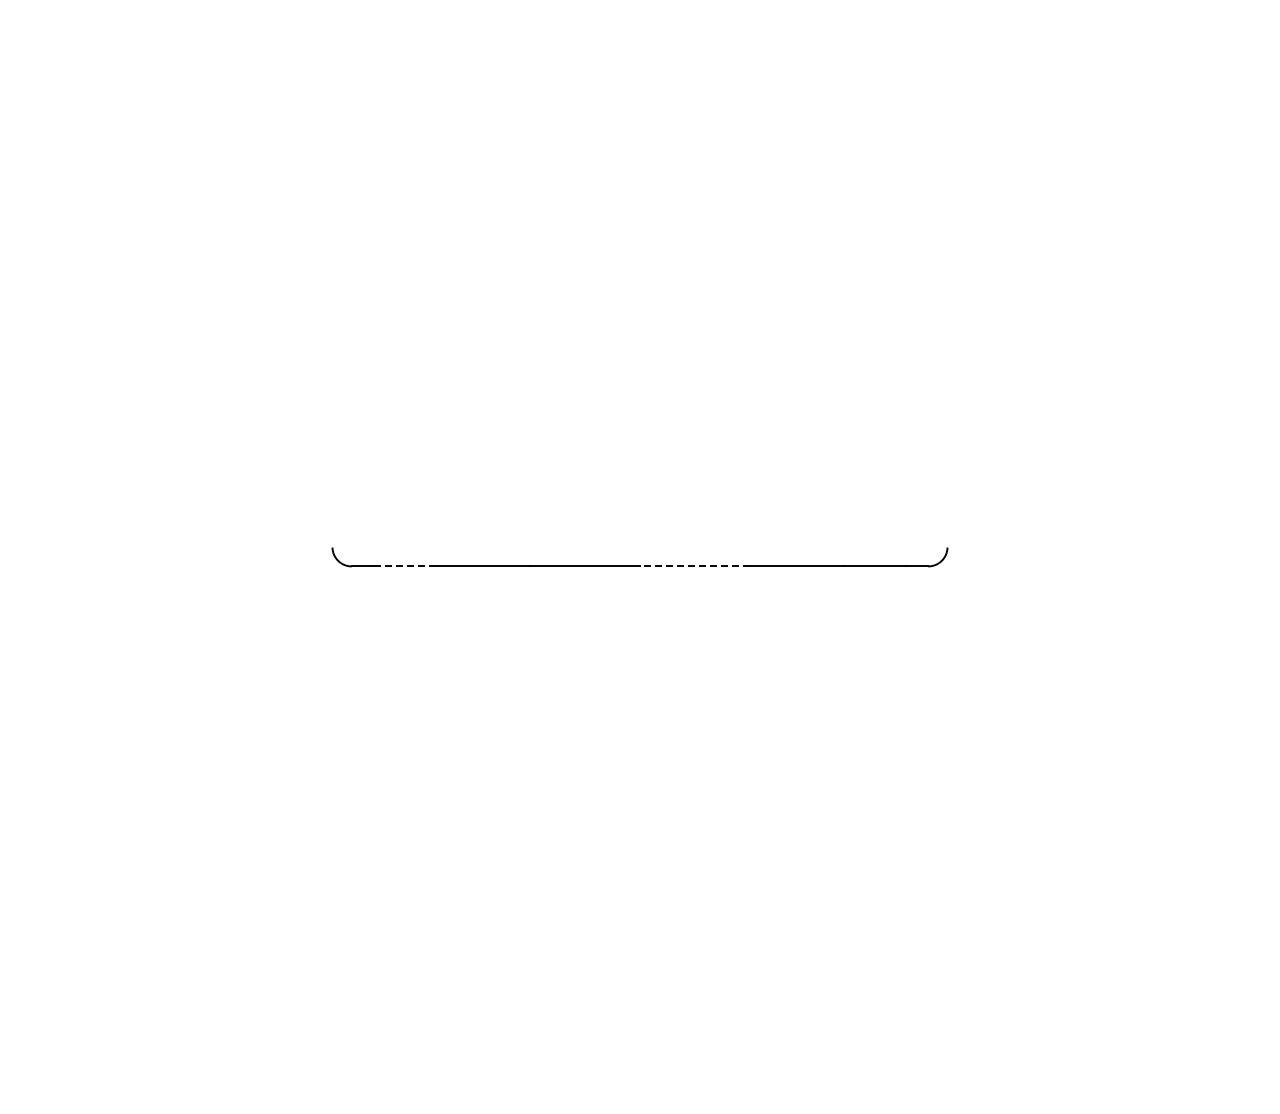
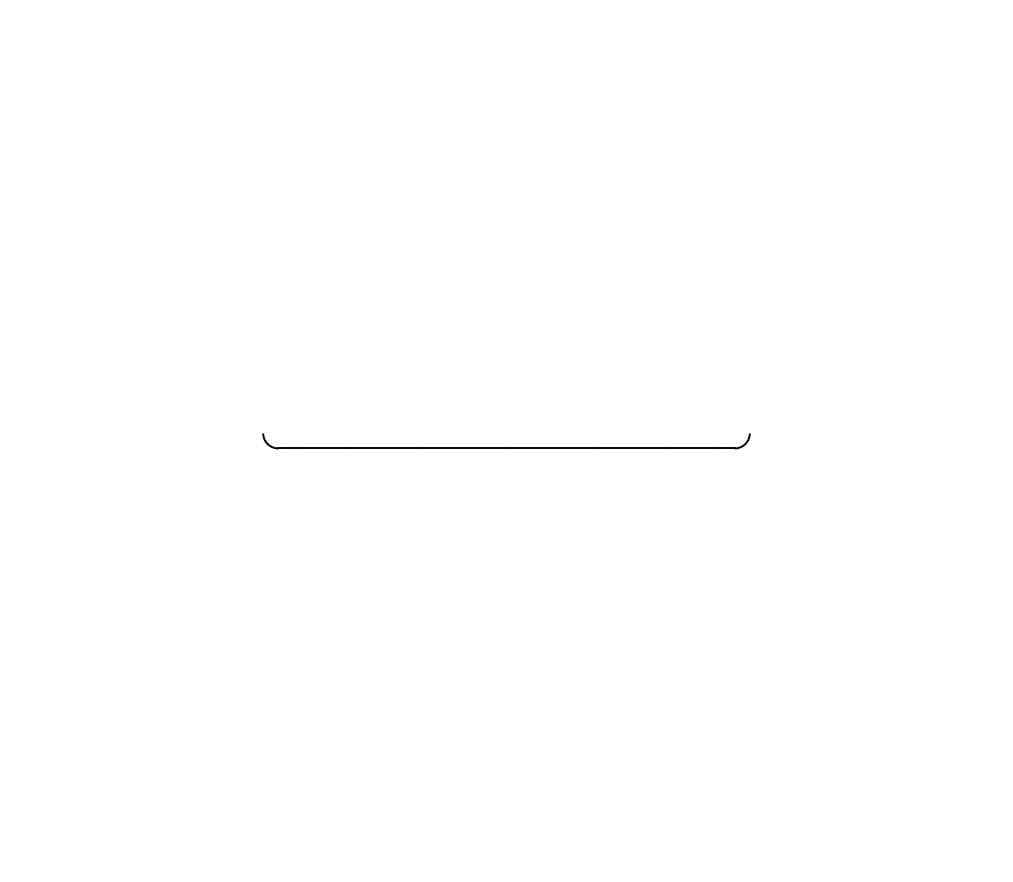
line: (404, 566) -> (320, 448), dashed -> solid
line: (694, 566) -> (549, 448), dashed -> solid

